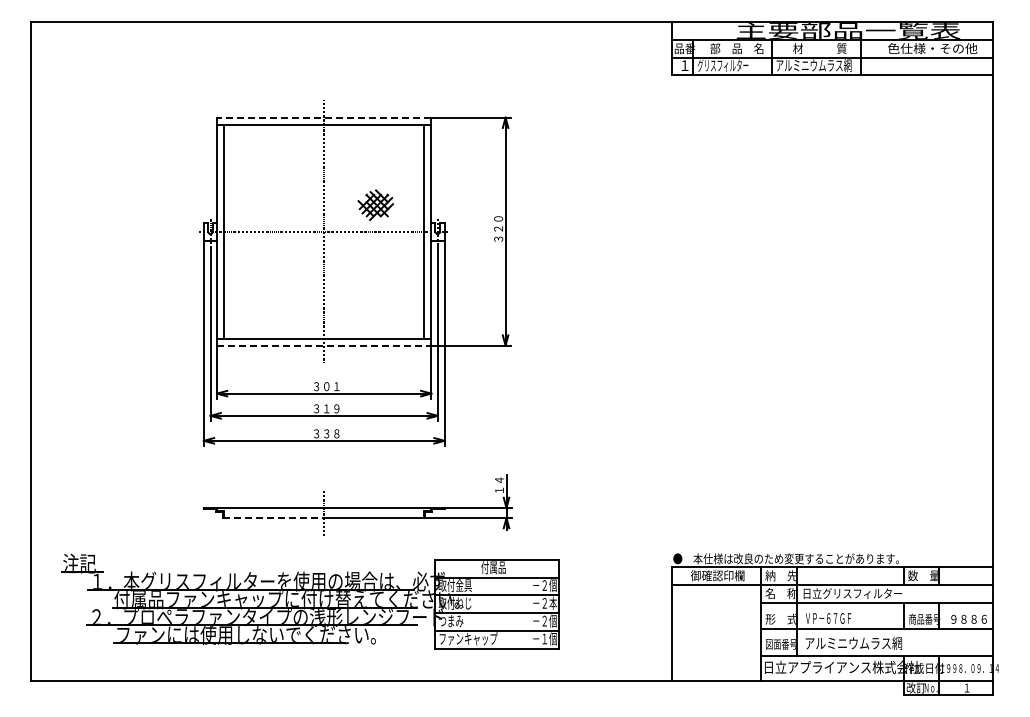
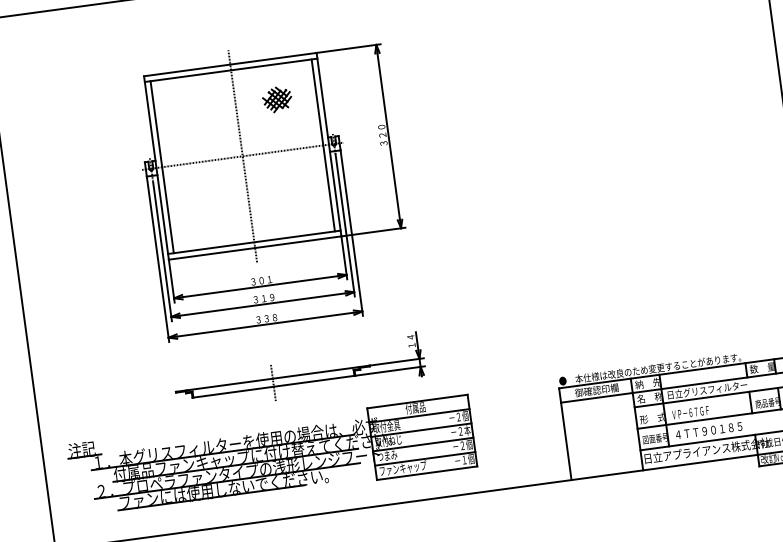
line: (323, 117) -> (229, 64), dashed -> solid
part: (375, 204) -> (277, 99), moved
line: (324, 345) -> (255, 247), dashed -> solid
line: (273, 518) -> (233, 392), dashed -> solid
text: (853, 642) -> (713, 429), アルミニウムラス網 -> ４ＴＴ９０１８５

